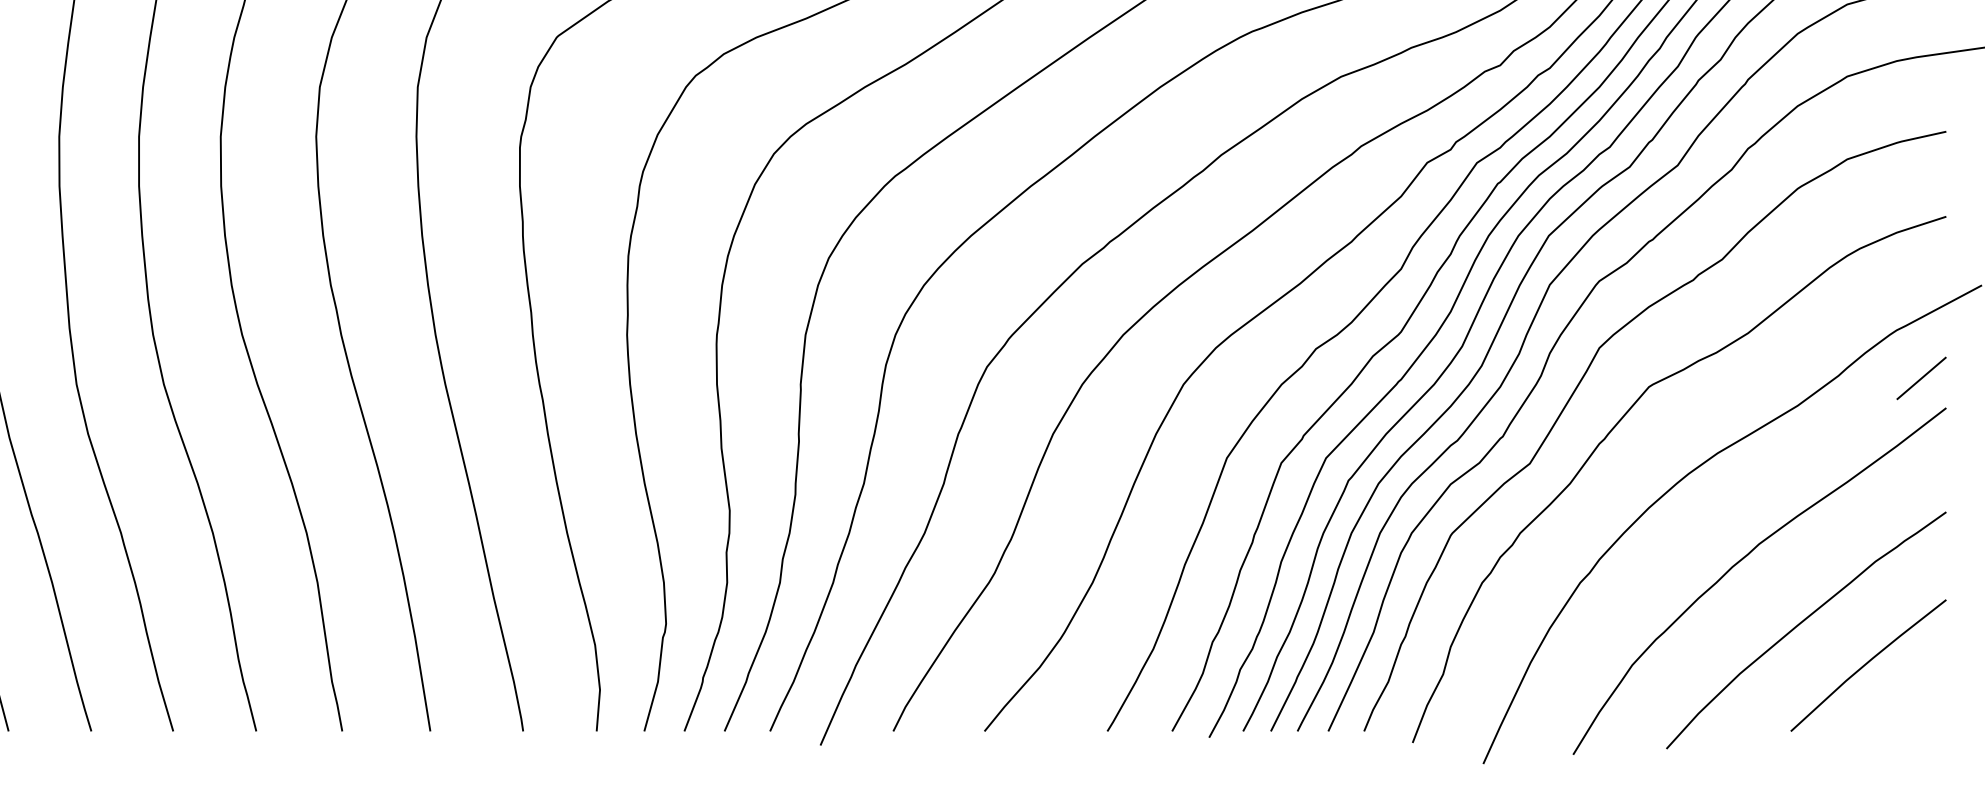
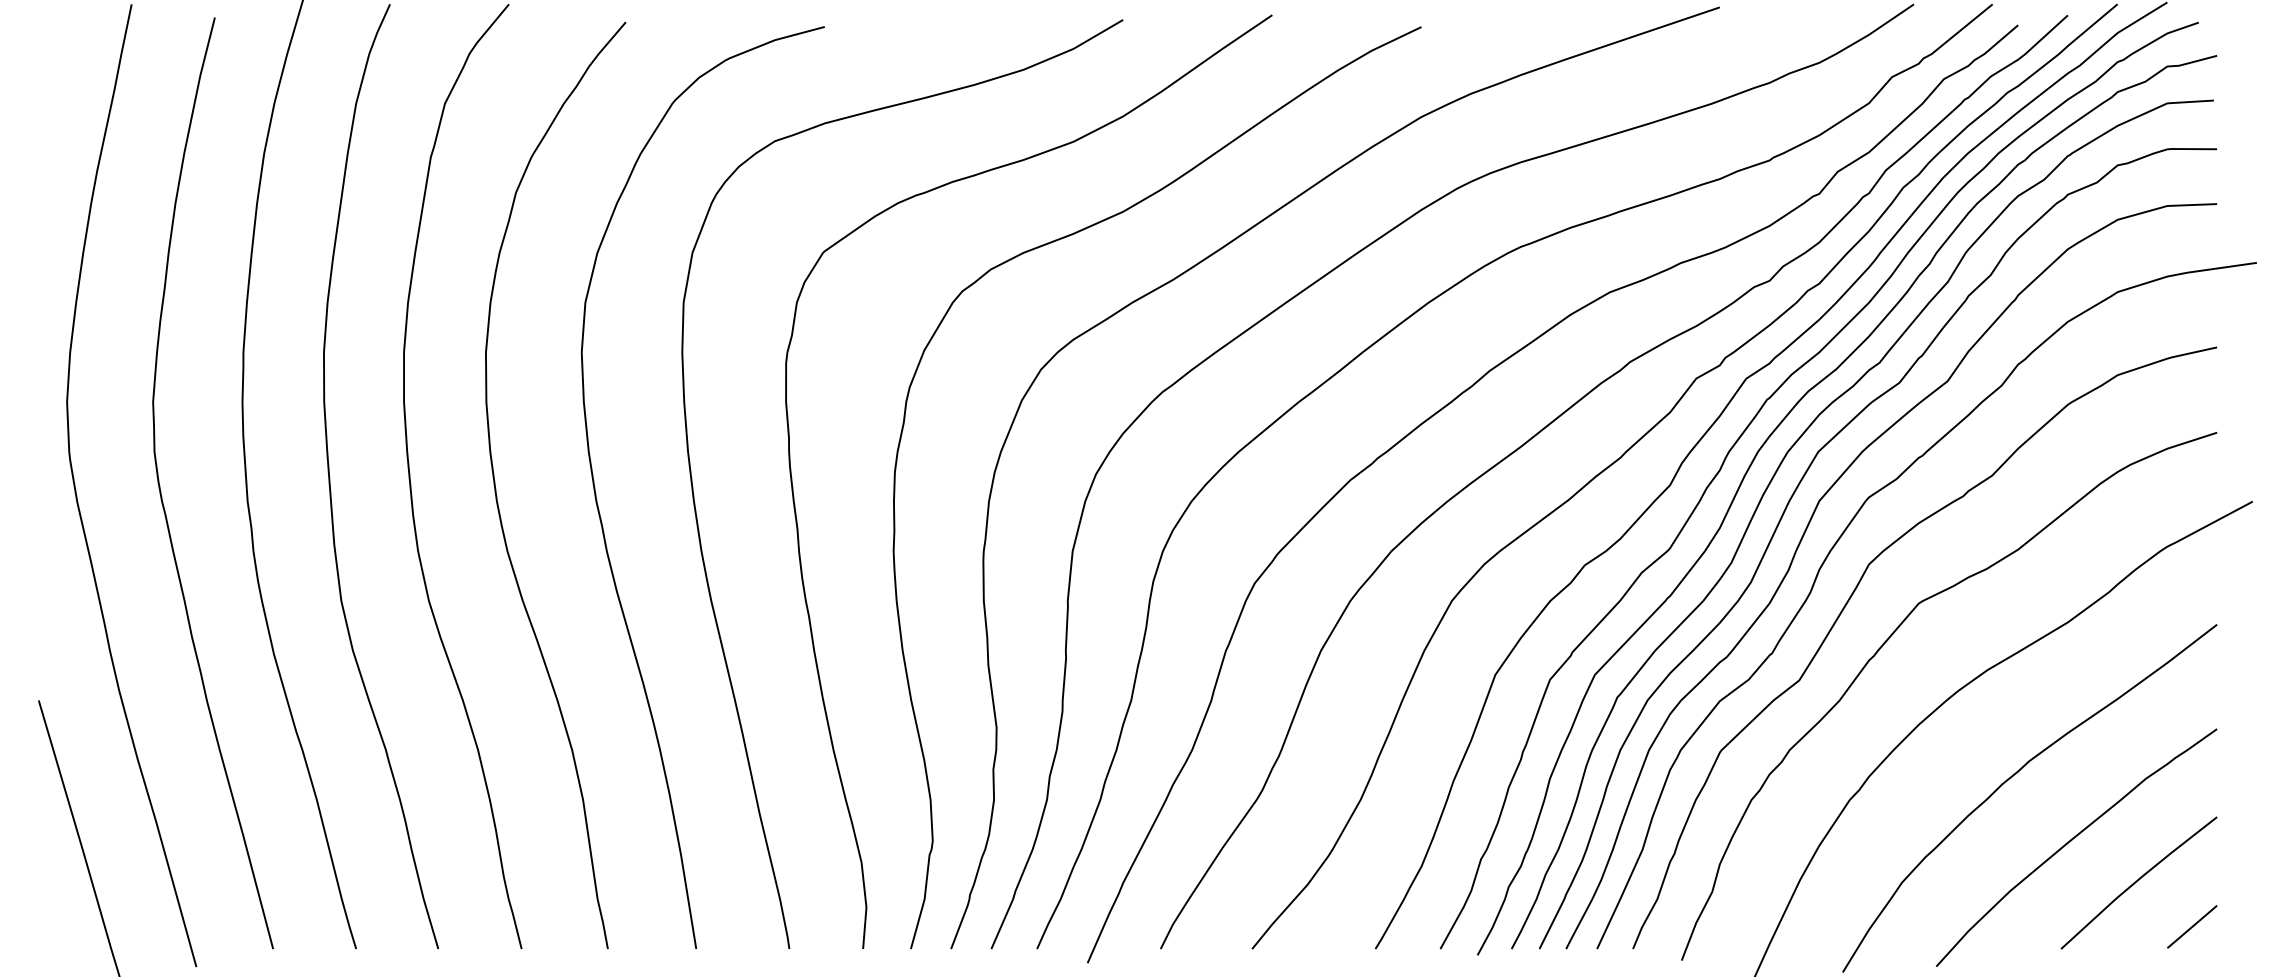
line: (1921, 377) -> (2192, 926), moved

